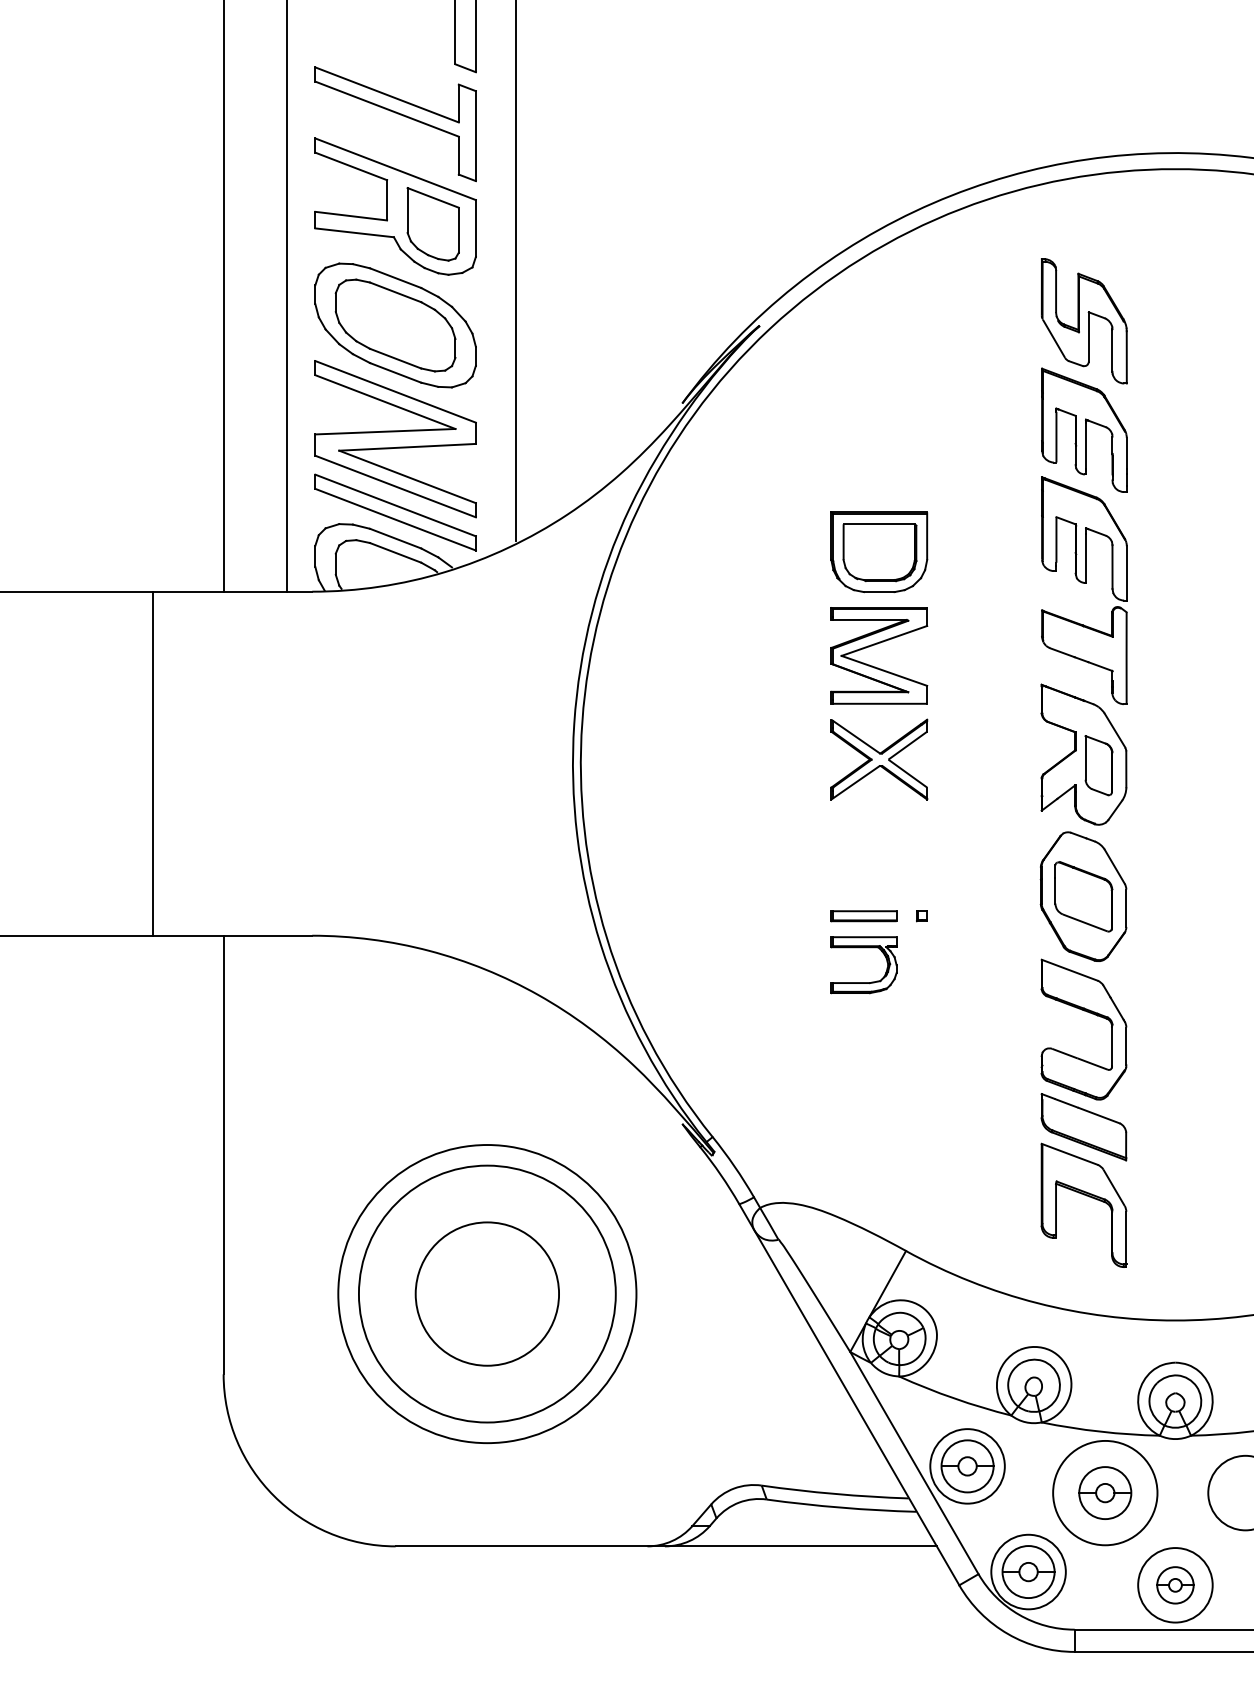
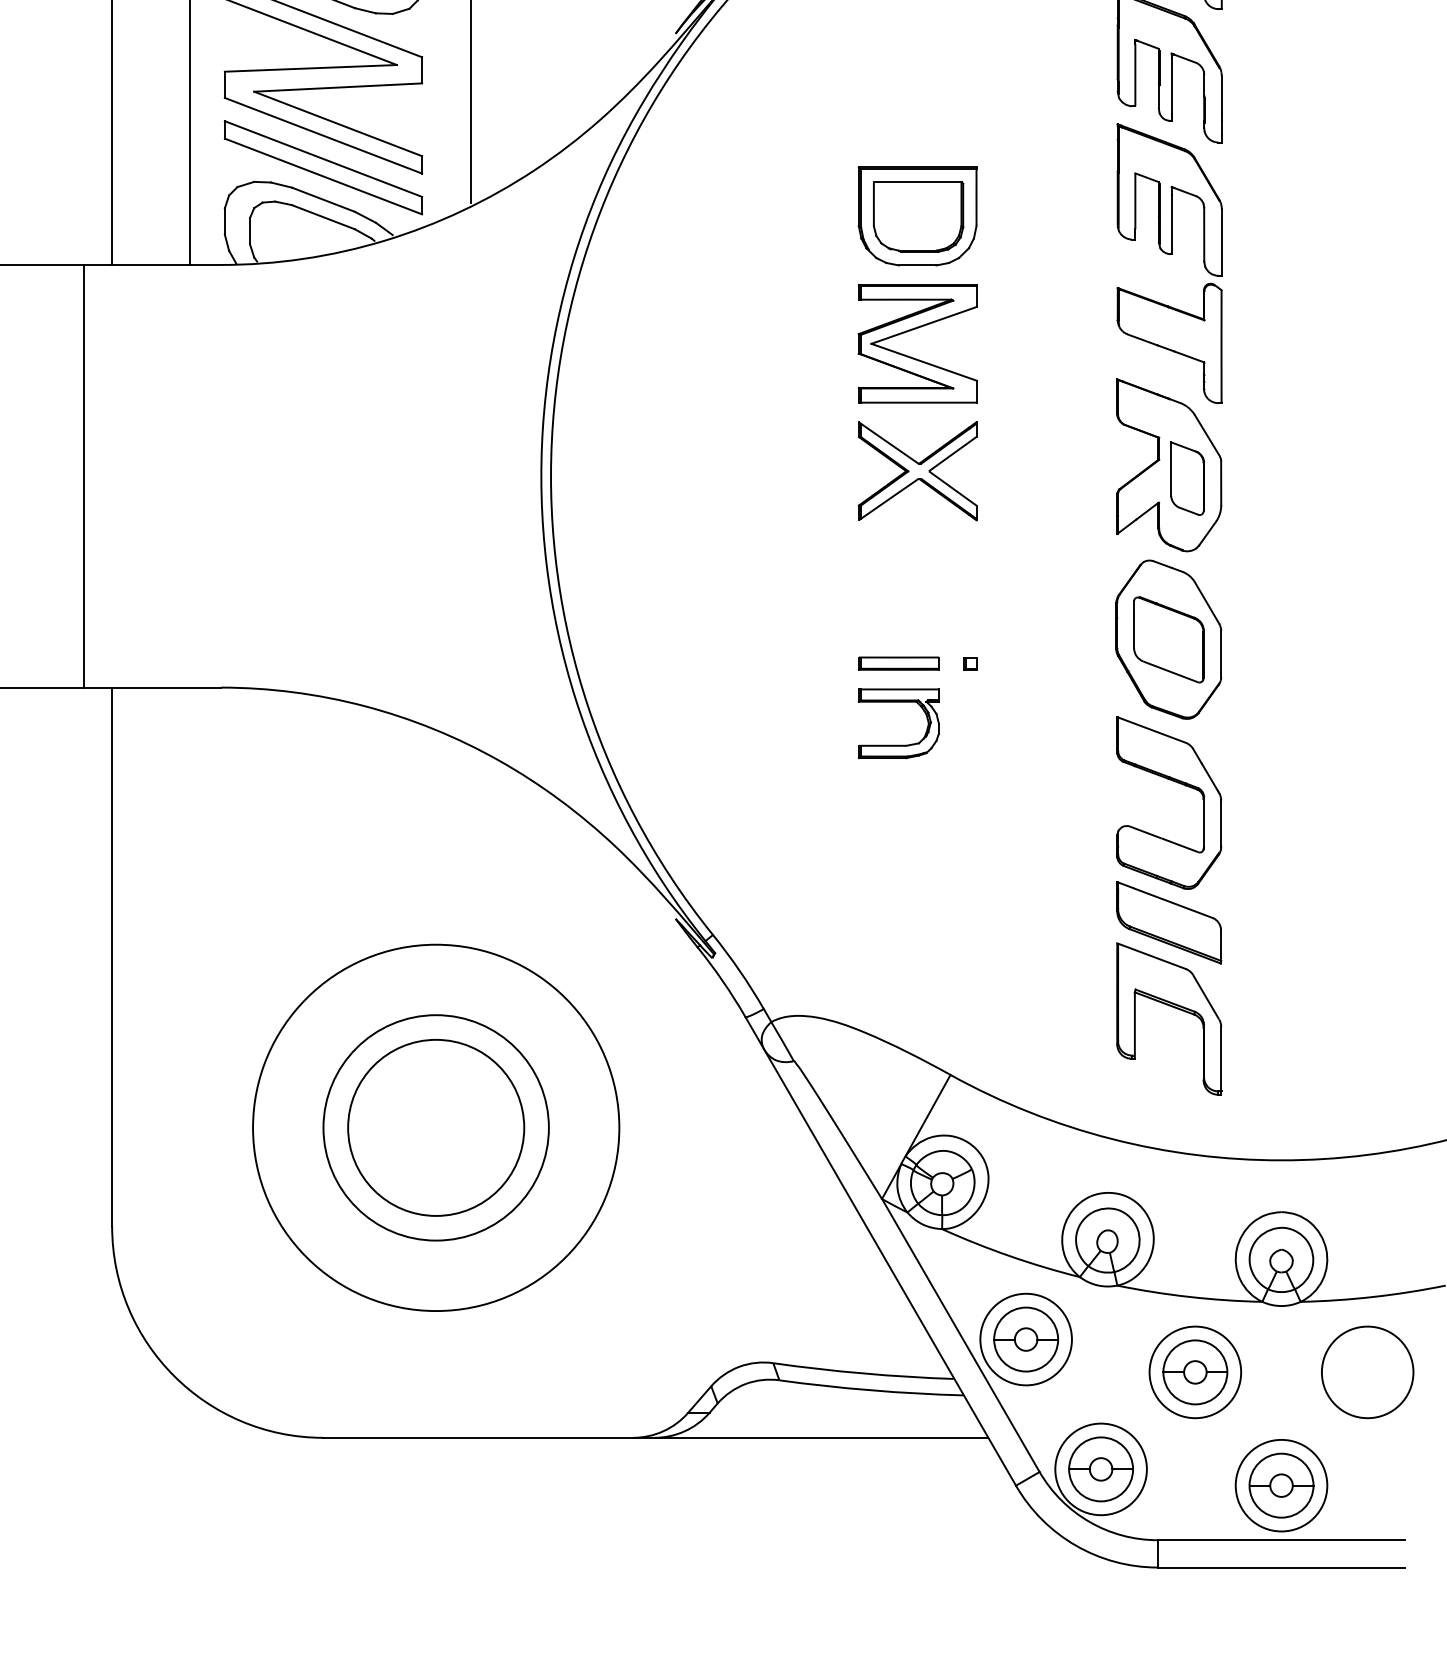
line: (152, 763) -> (83, 476), moved
circle: (487, 1293) -> (436, 1127), size x0.71
circle: (1105, 1492) -> (1195, 1371), size x0.71
part: (1175, 1585) -> (1281, 1485), size x1.43

